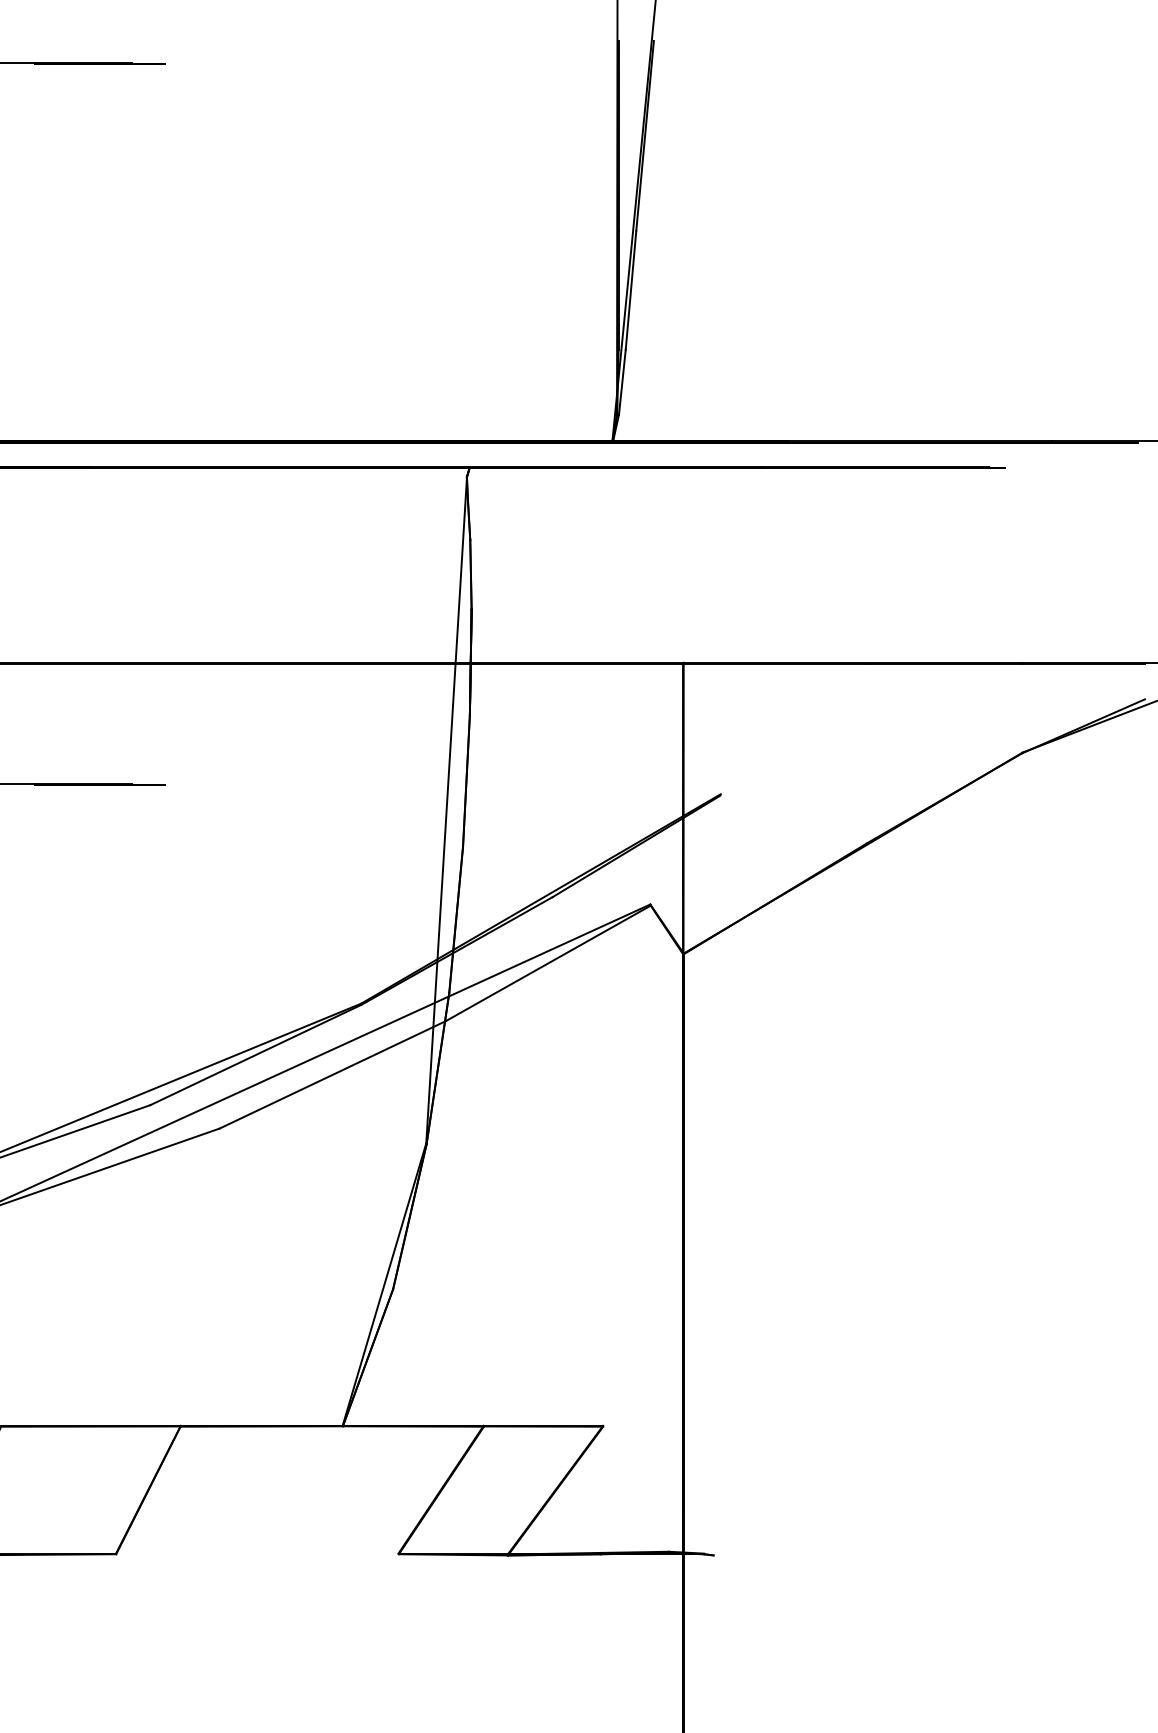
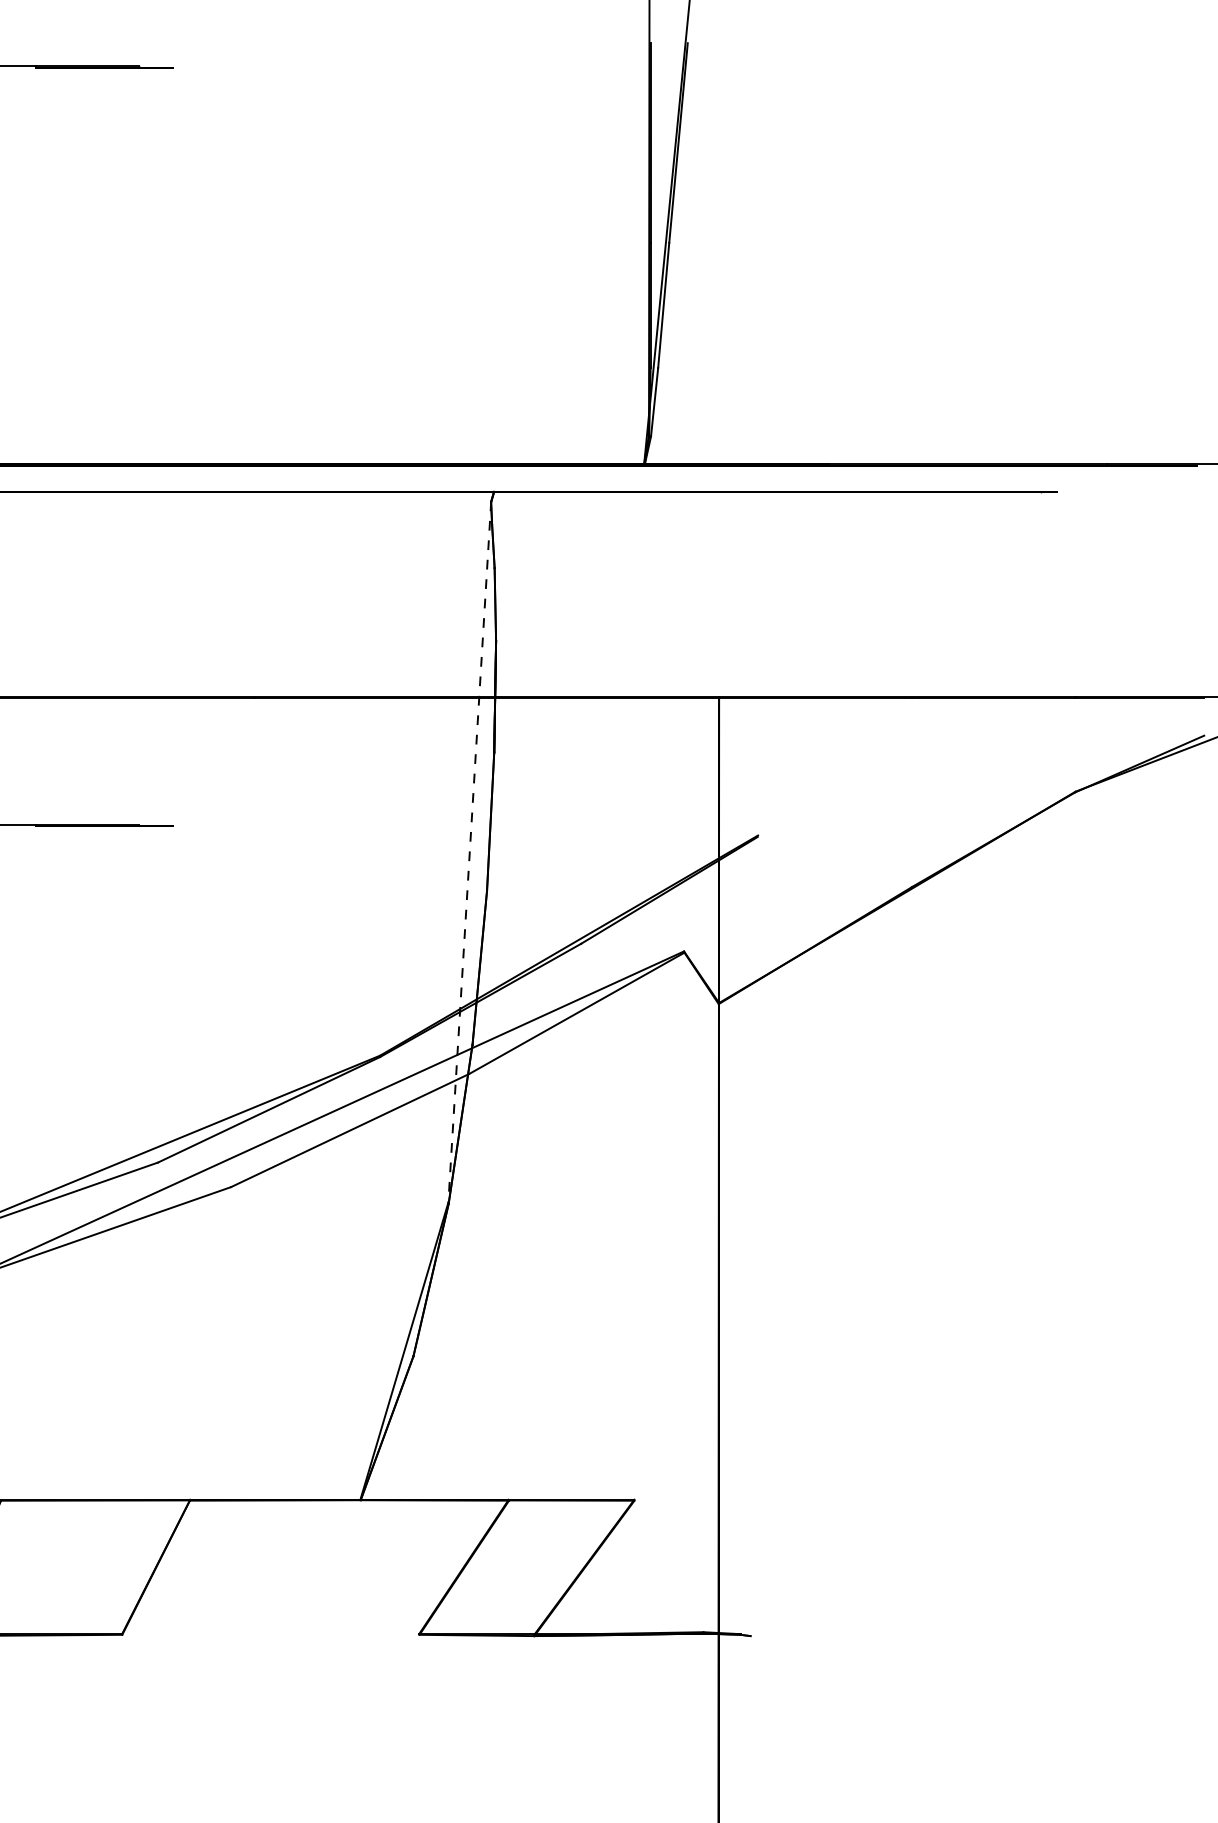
line: (446, 810) -> (469, 852), solid -> dashed

